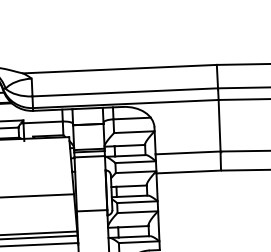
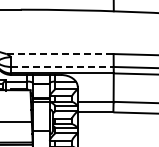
line: (120, 69) -> (60, 54), solid -> dashed
line: (127, 91) -> (63, 66), solid -> dashed

